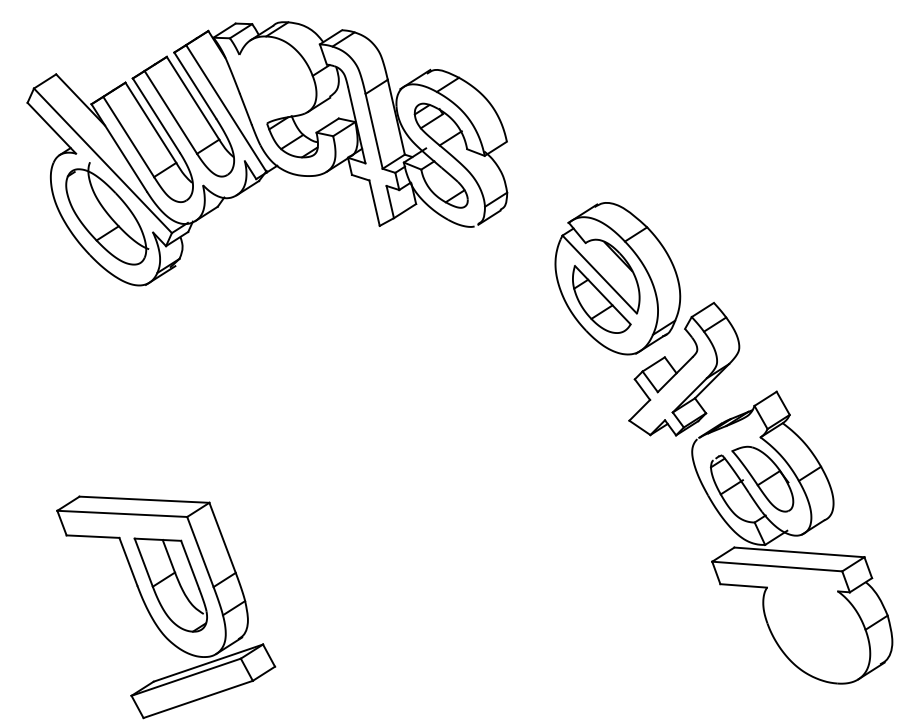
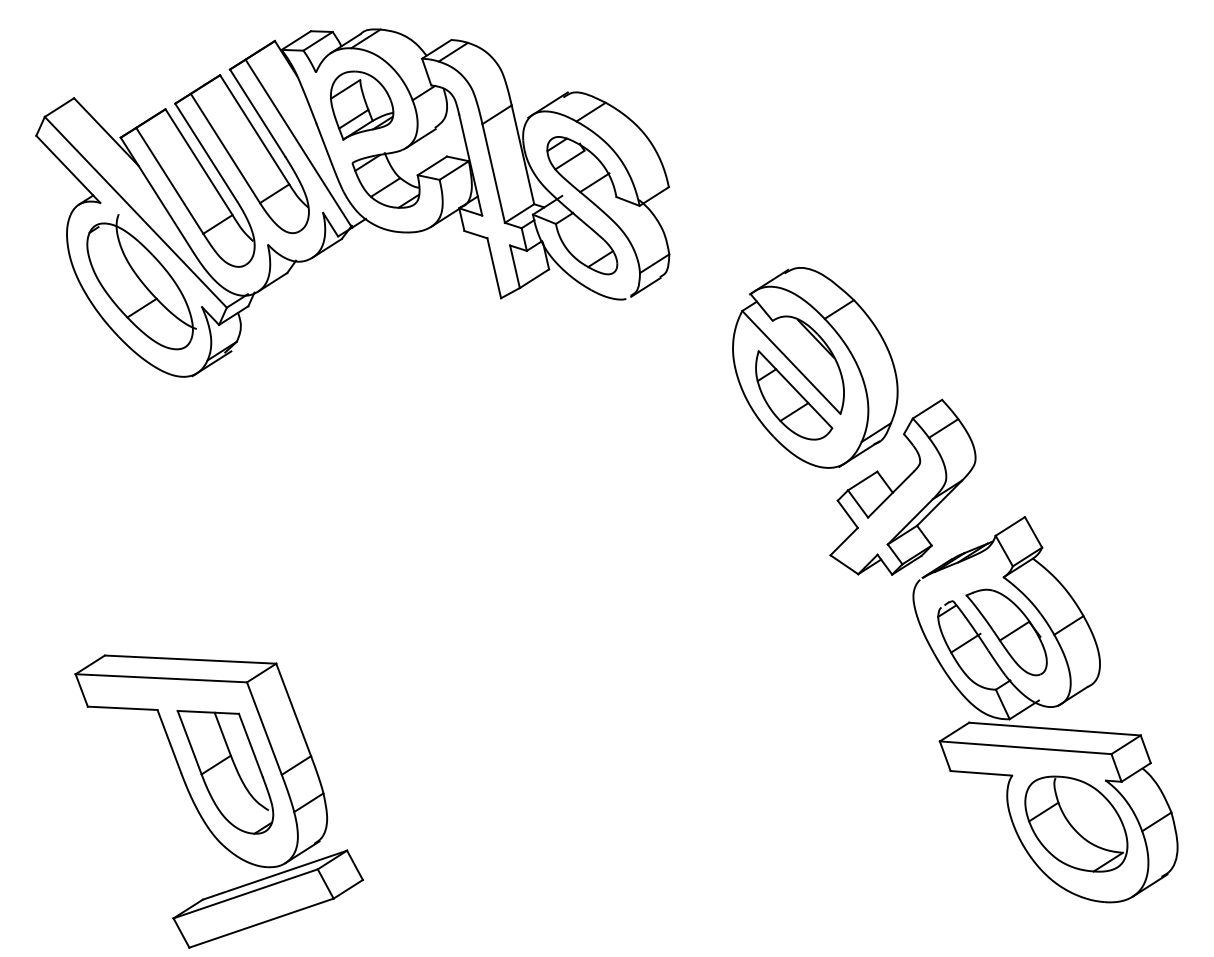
part: (273, 79) -> (360, 105), added
part: (815, 624) -> (1076, 824), added

